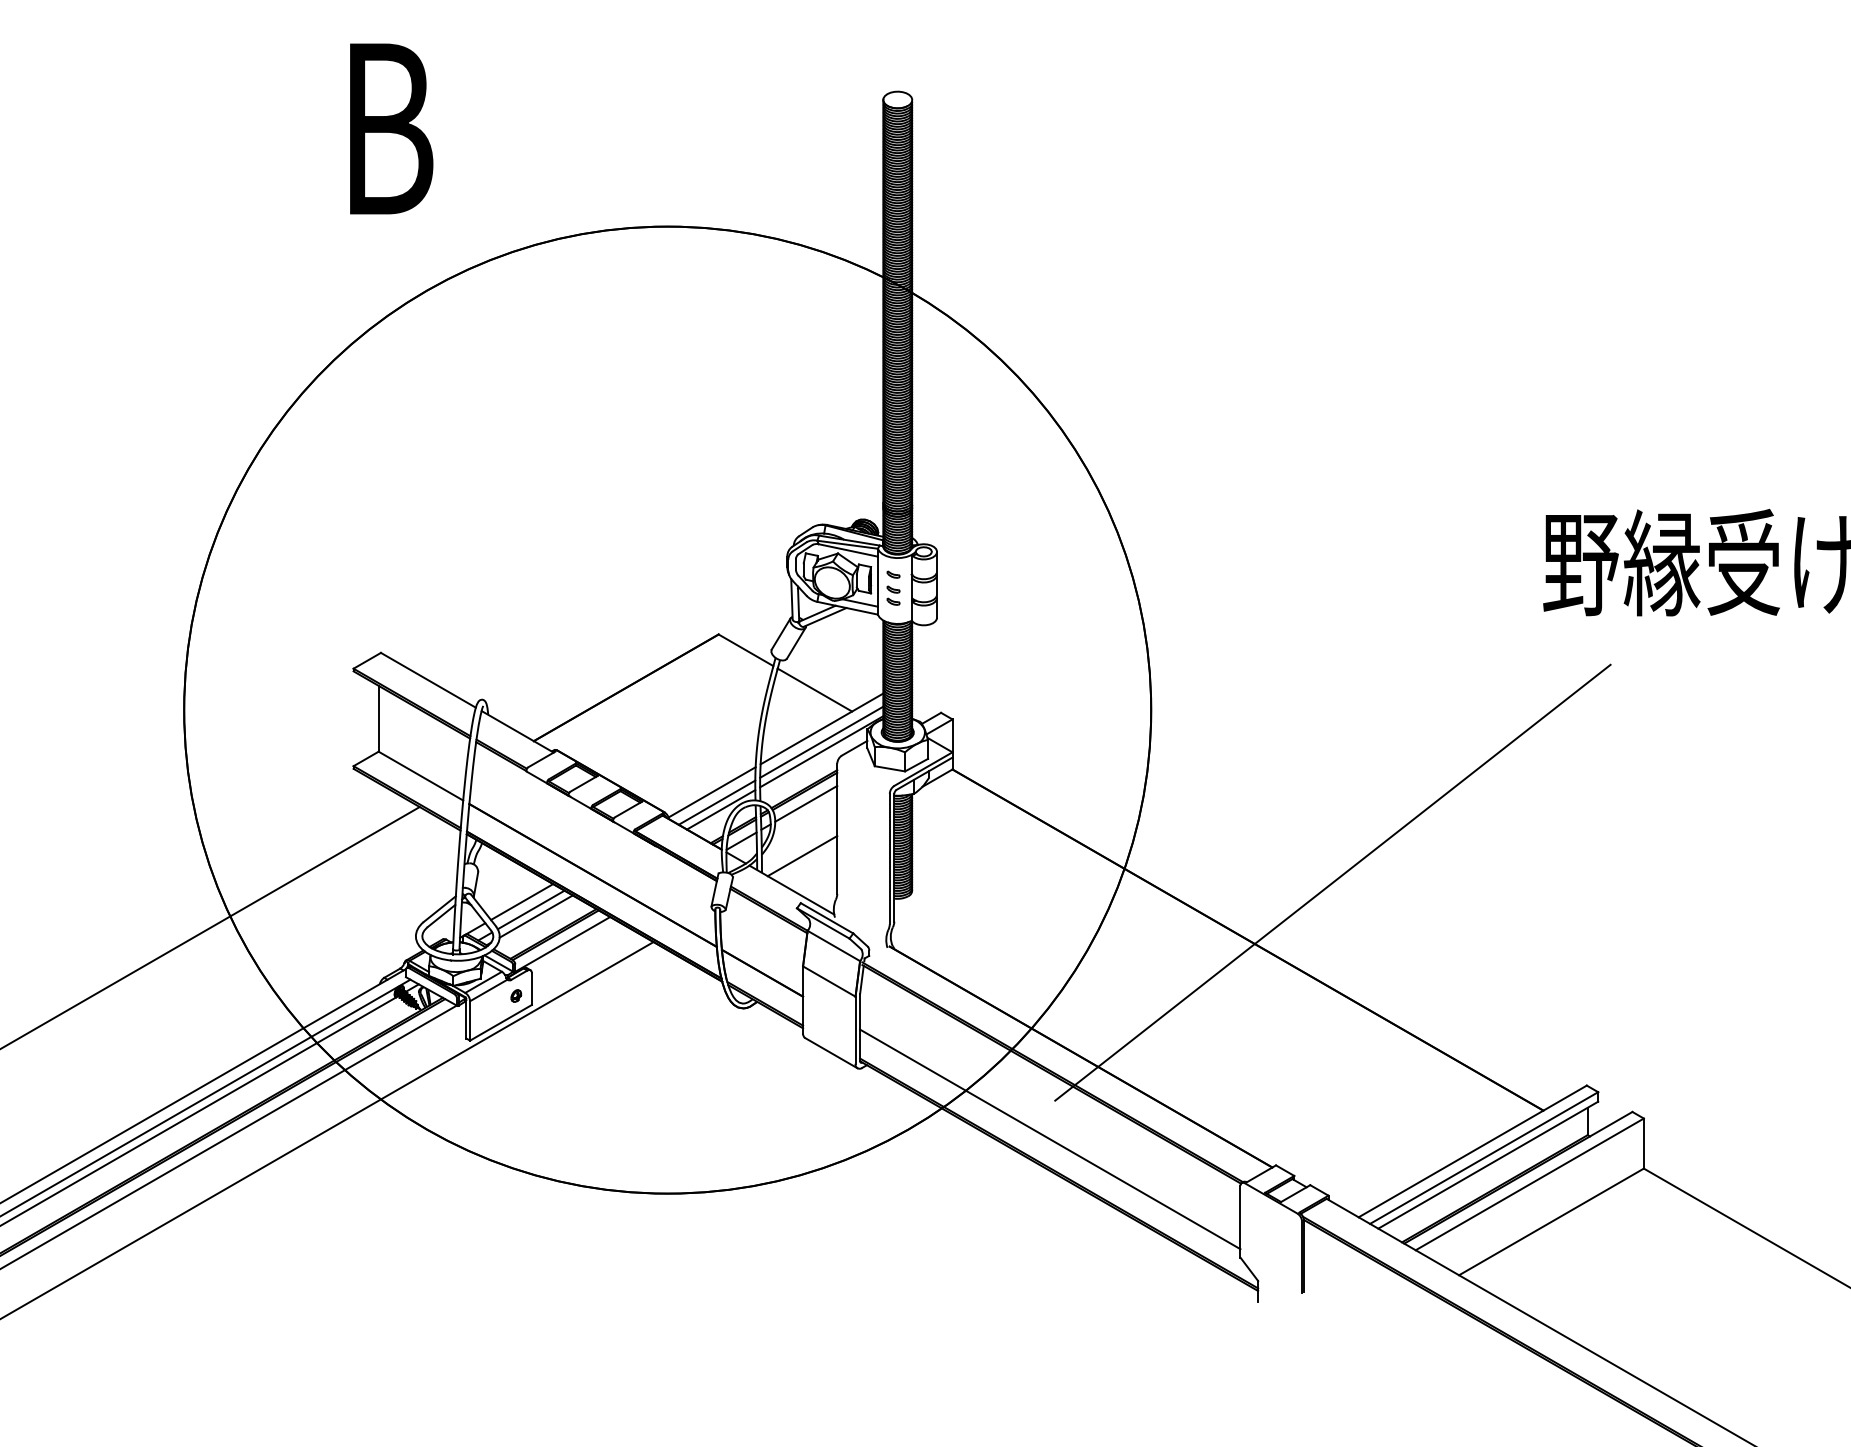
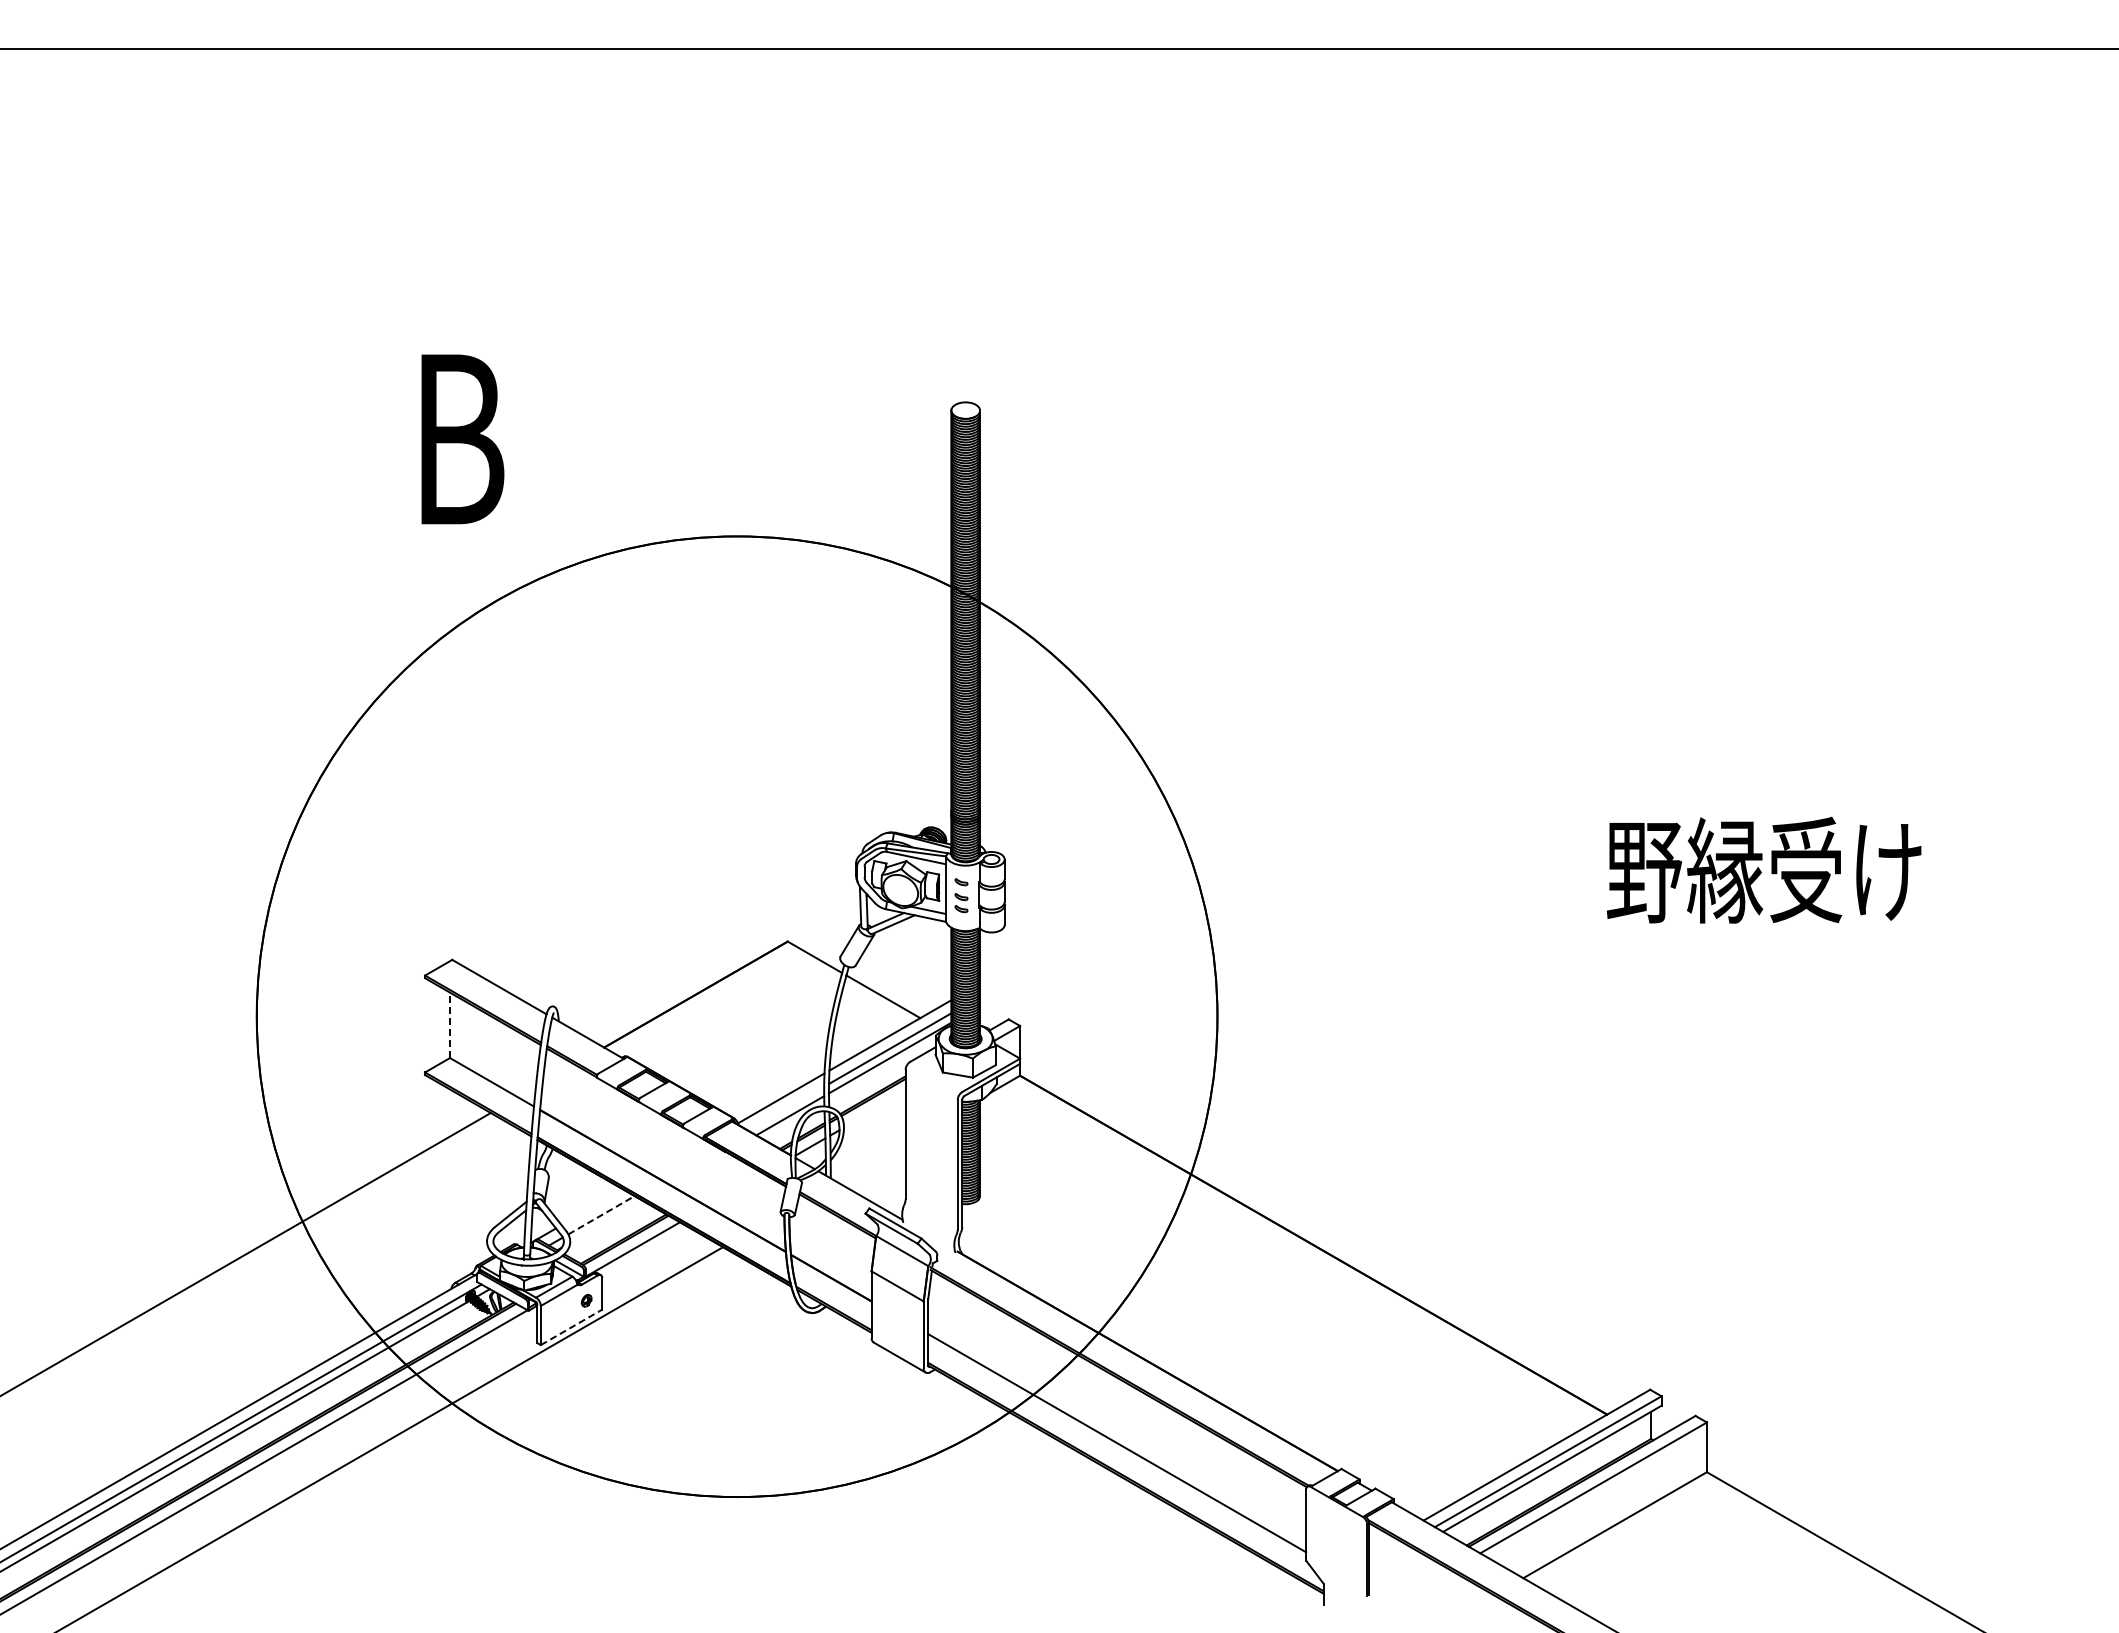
line: (379, 718) -> (450, 1025), solid -> dashed
line: (717, 802) -> (786, 1108), removed
line: (805, 803) -> (874, 1109), removed
line: (801, 855) -> (870, 1161), removed
line: (1332, 882) -> (1397, 1187), removed
line: (522, 902) -> (592, 1207), removed
line: (532, 910) -> (602, 1215), solid -> dashed
line: (536, 916) -> (606, 1221), removed
line: (500, 1022) -> (571, 1327), solid -> dashed

